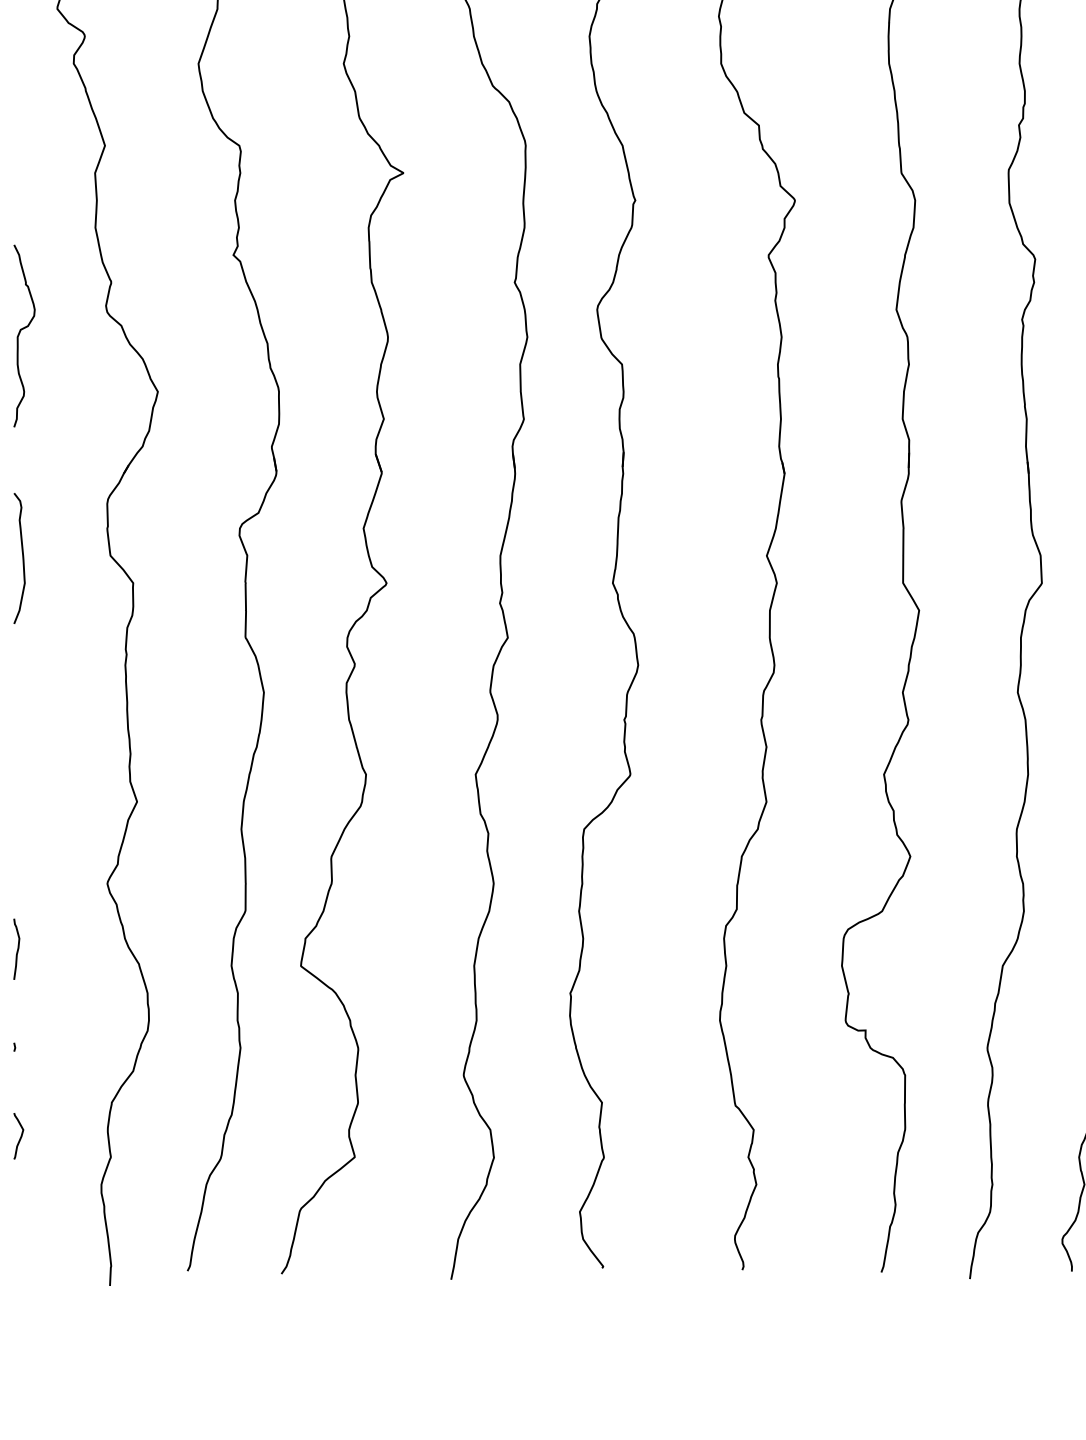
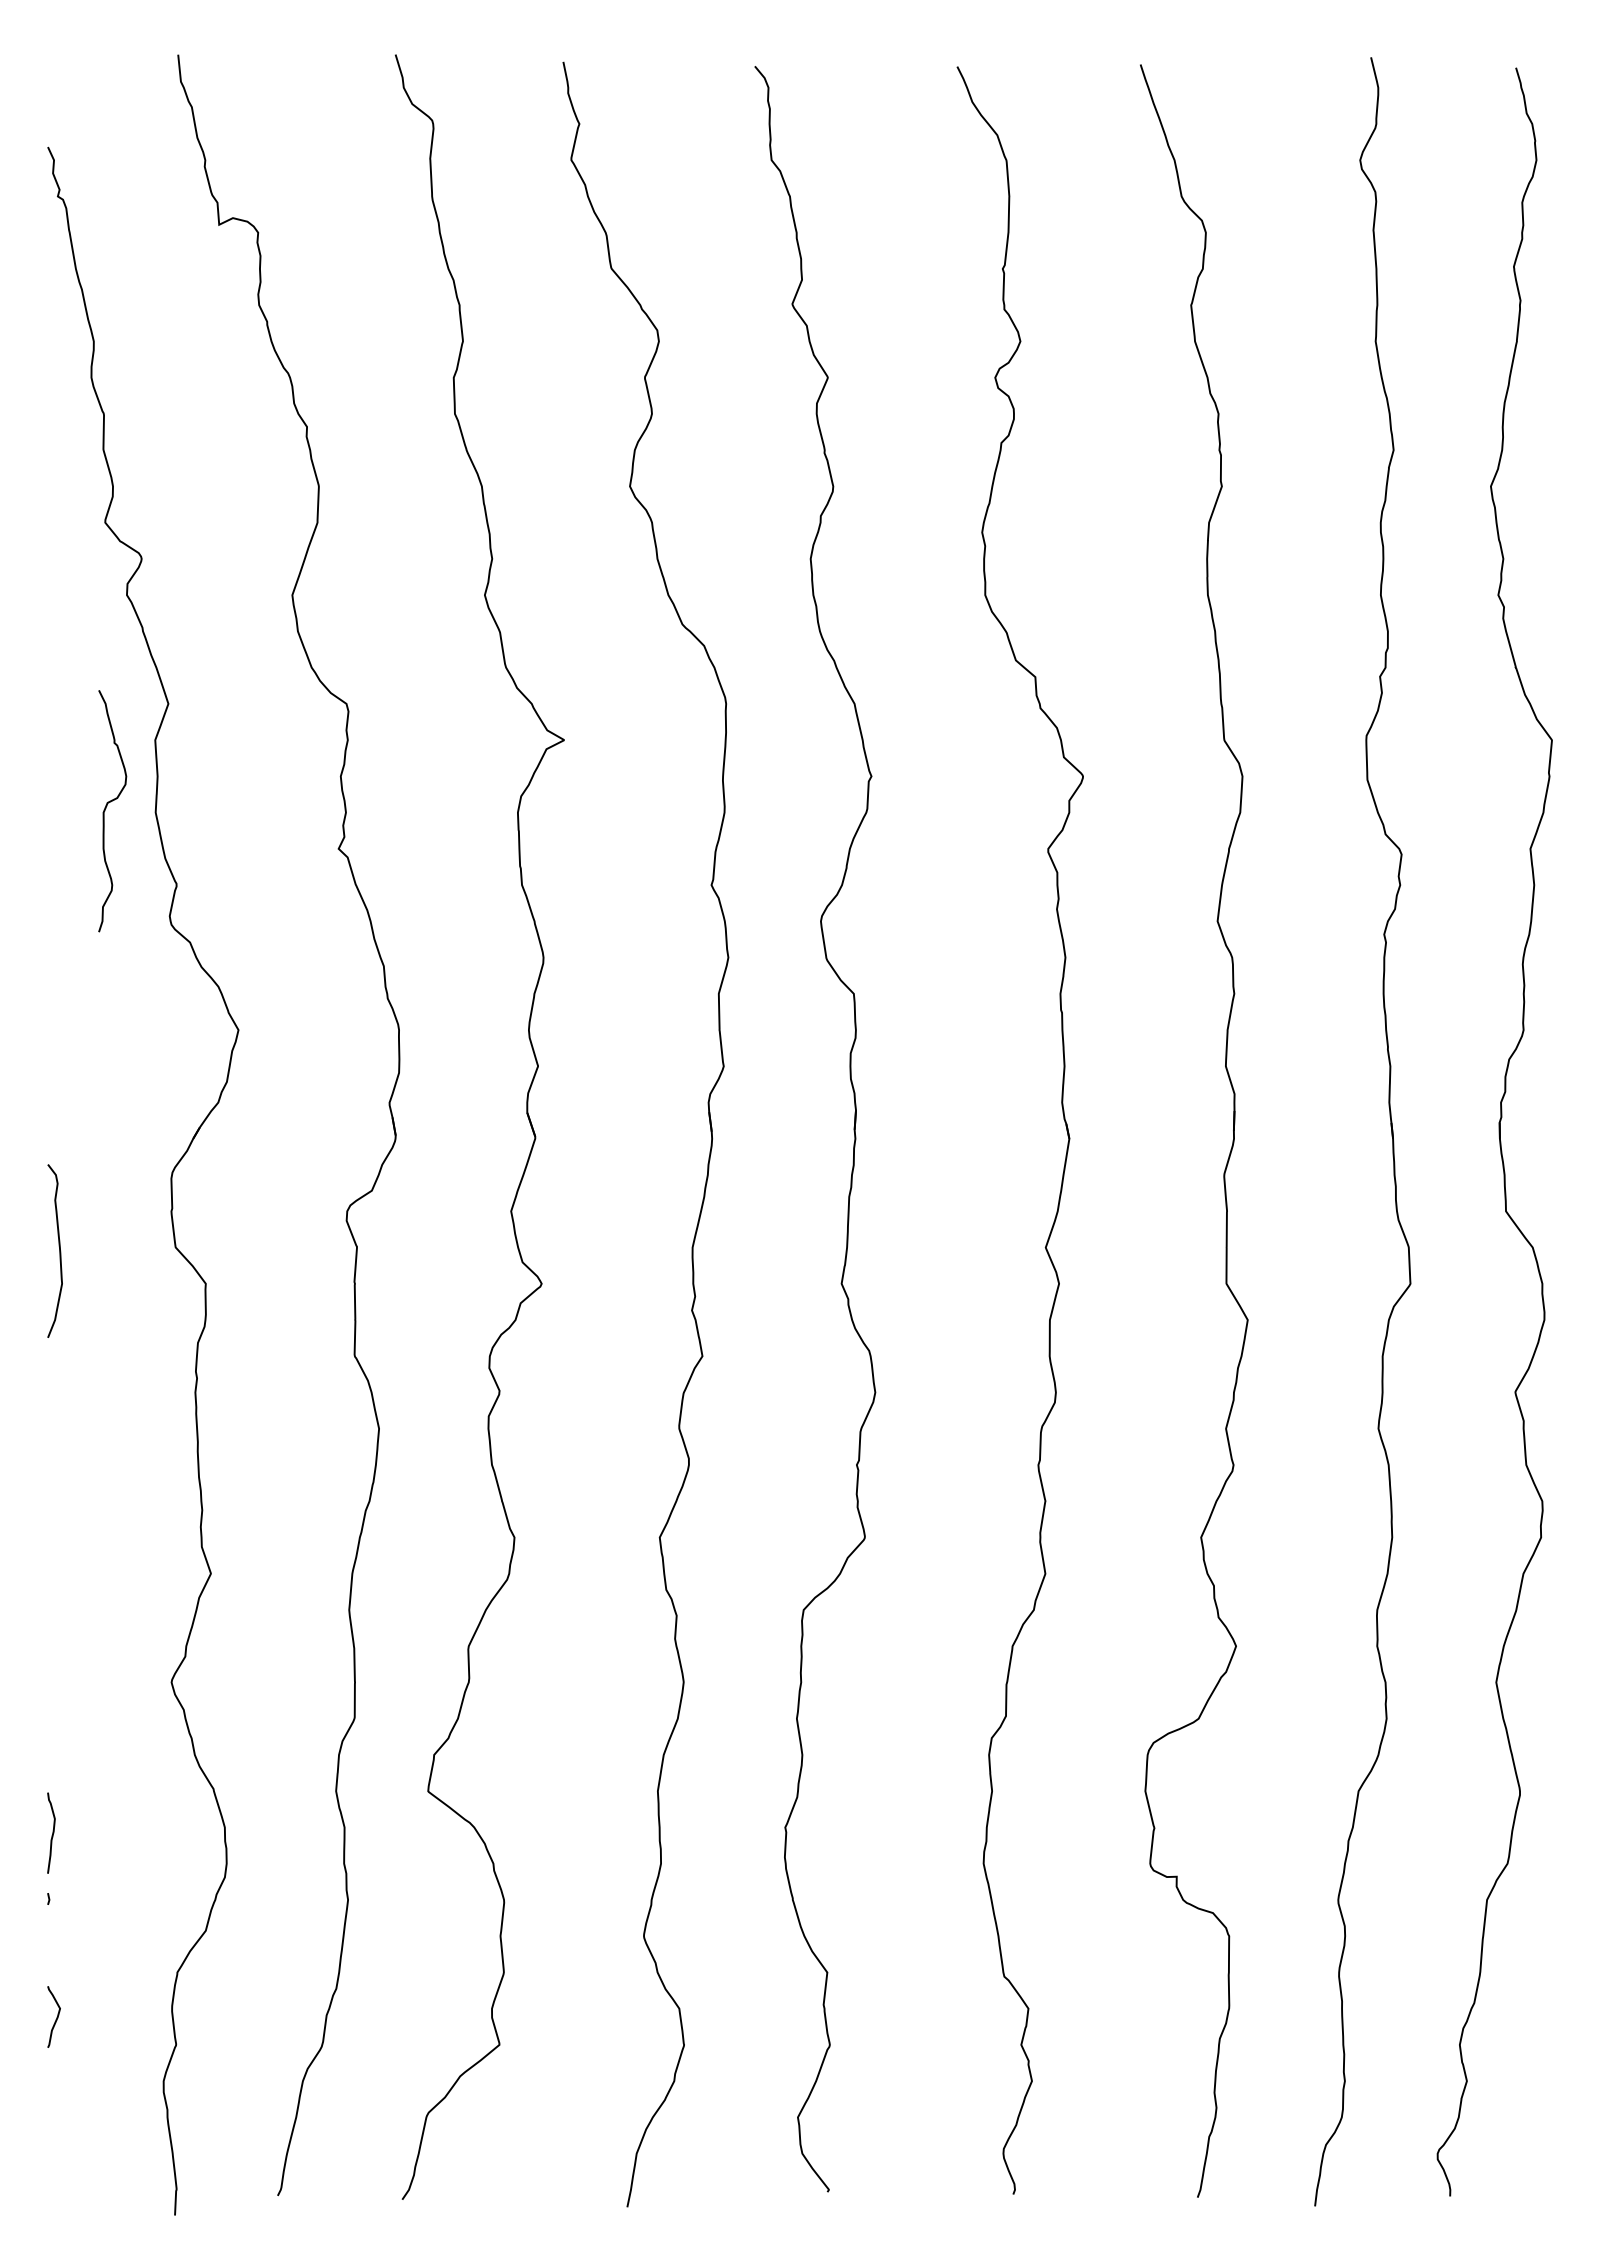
curve: (19, 334) -> (106, 808), moved
curve: (17, 948) -> (52, 1832), moved

